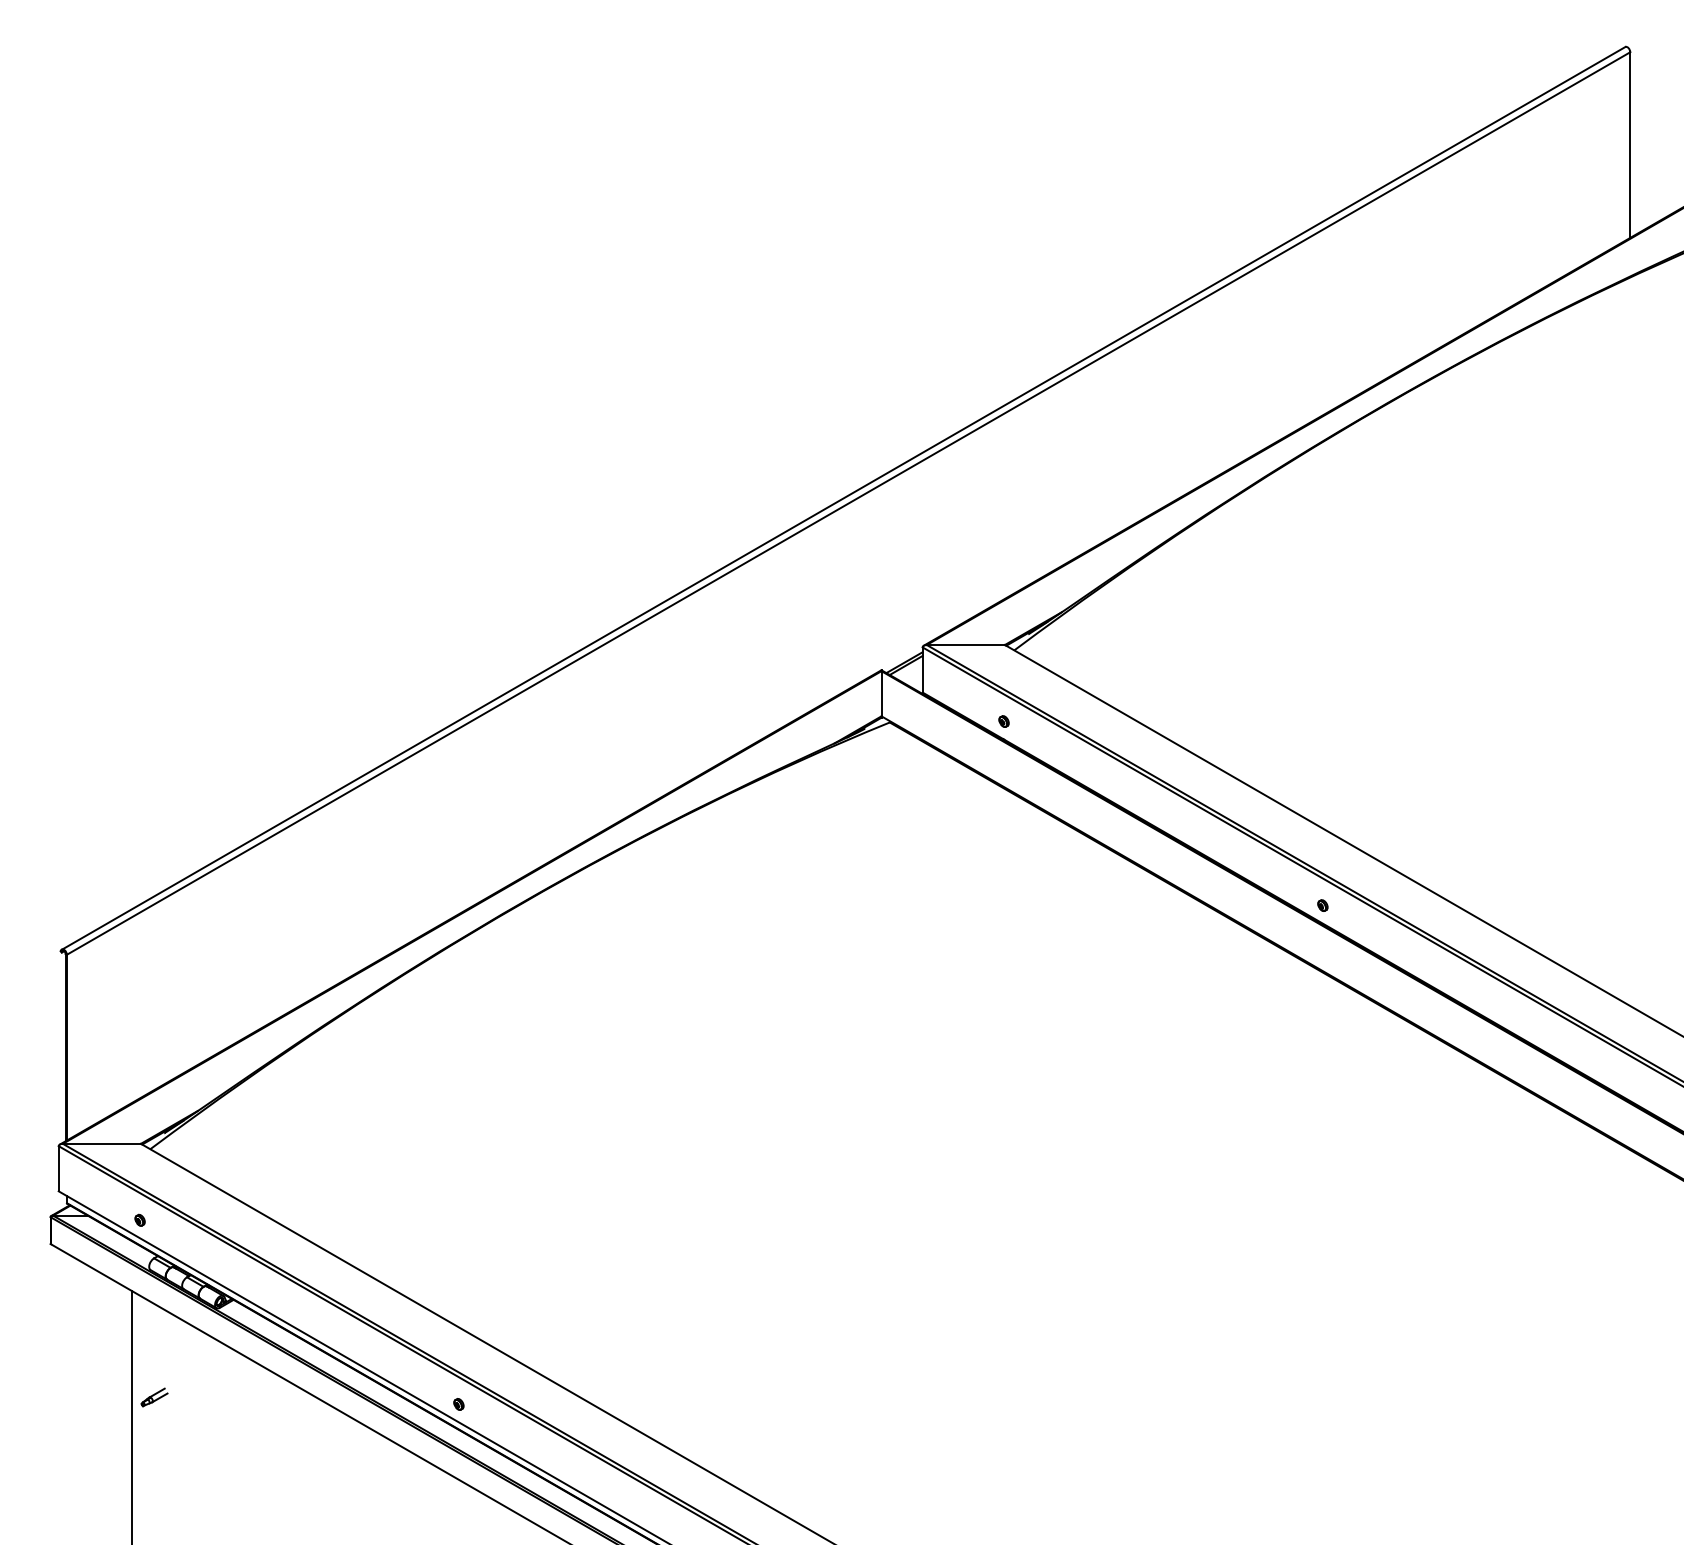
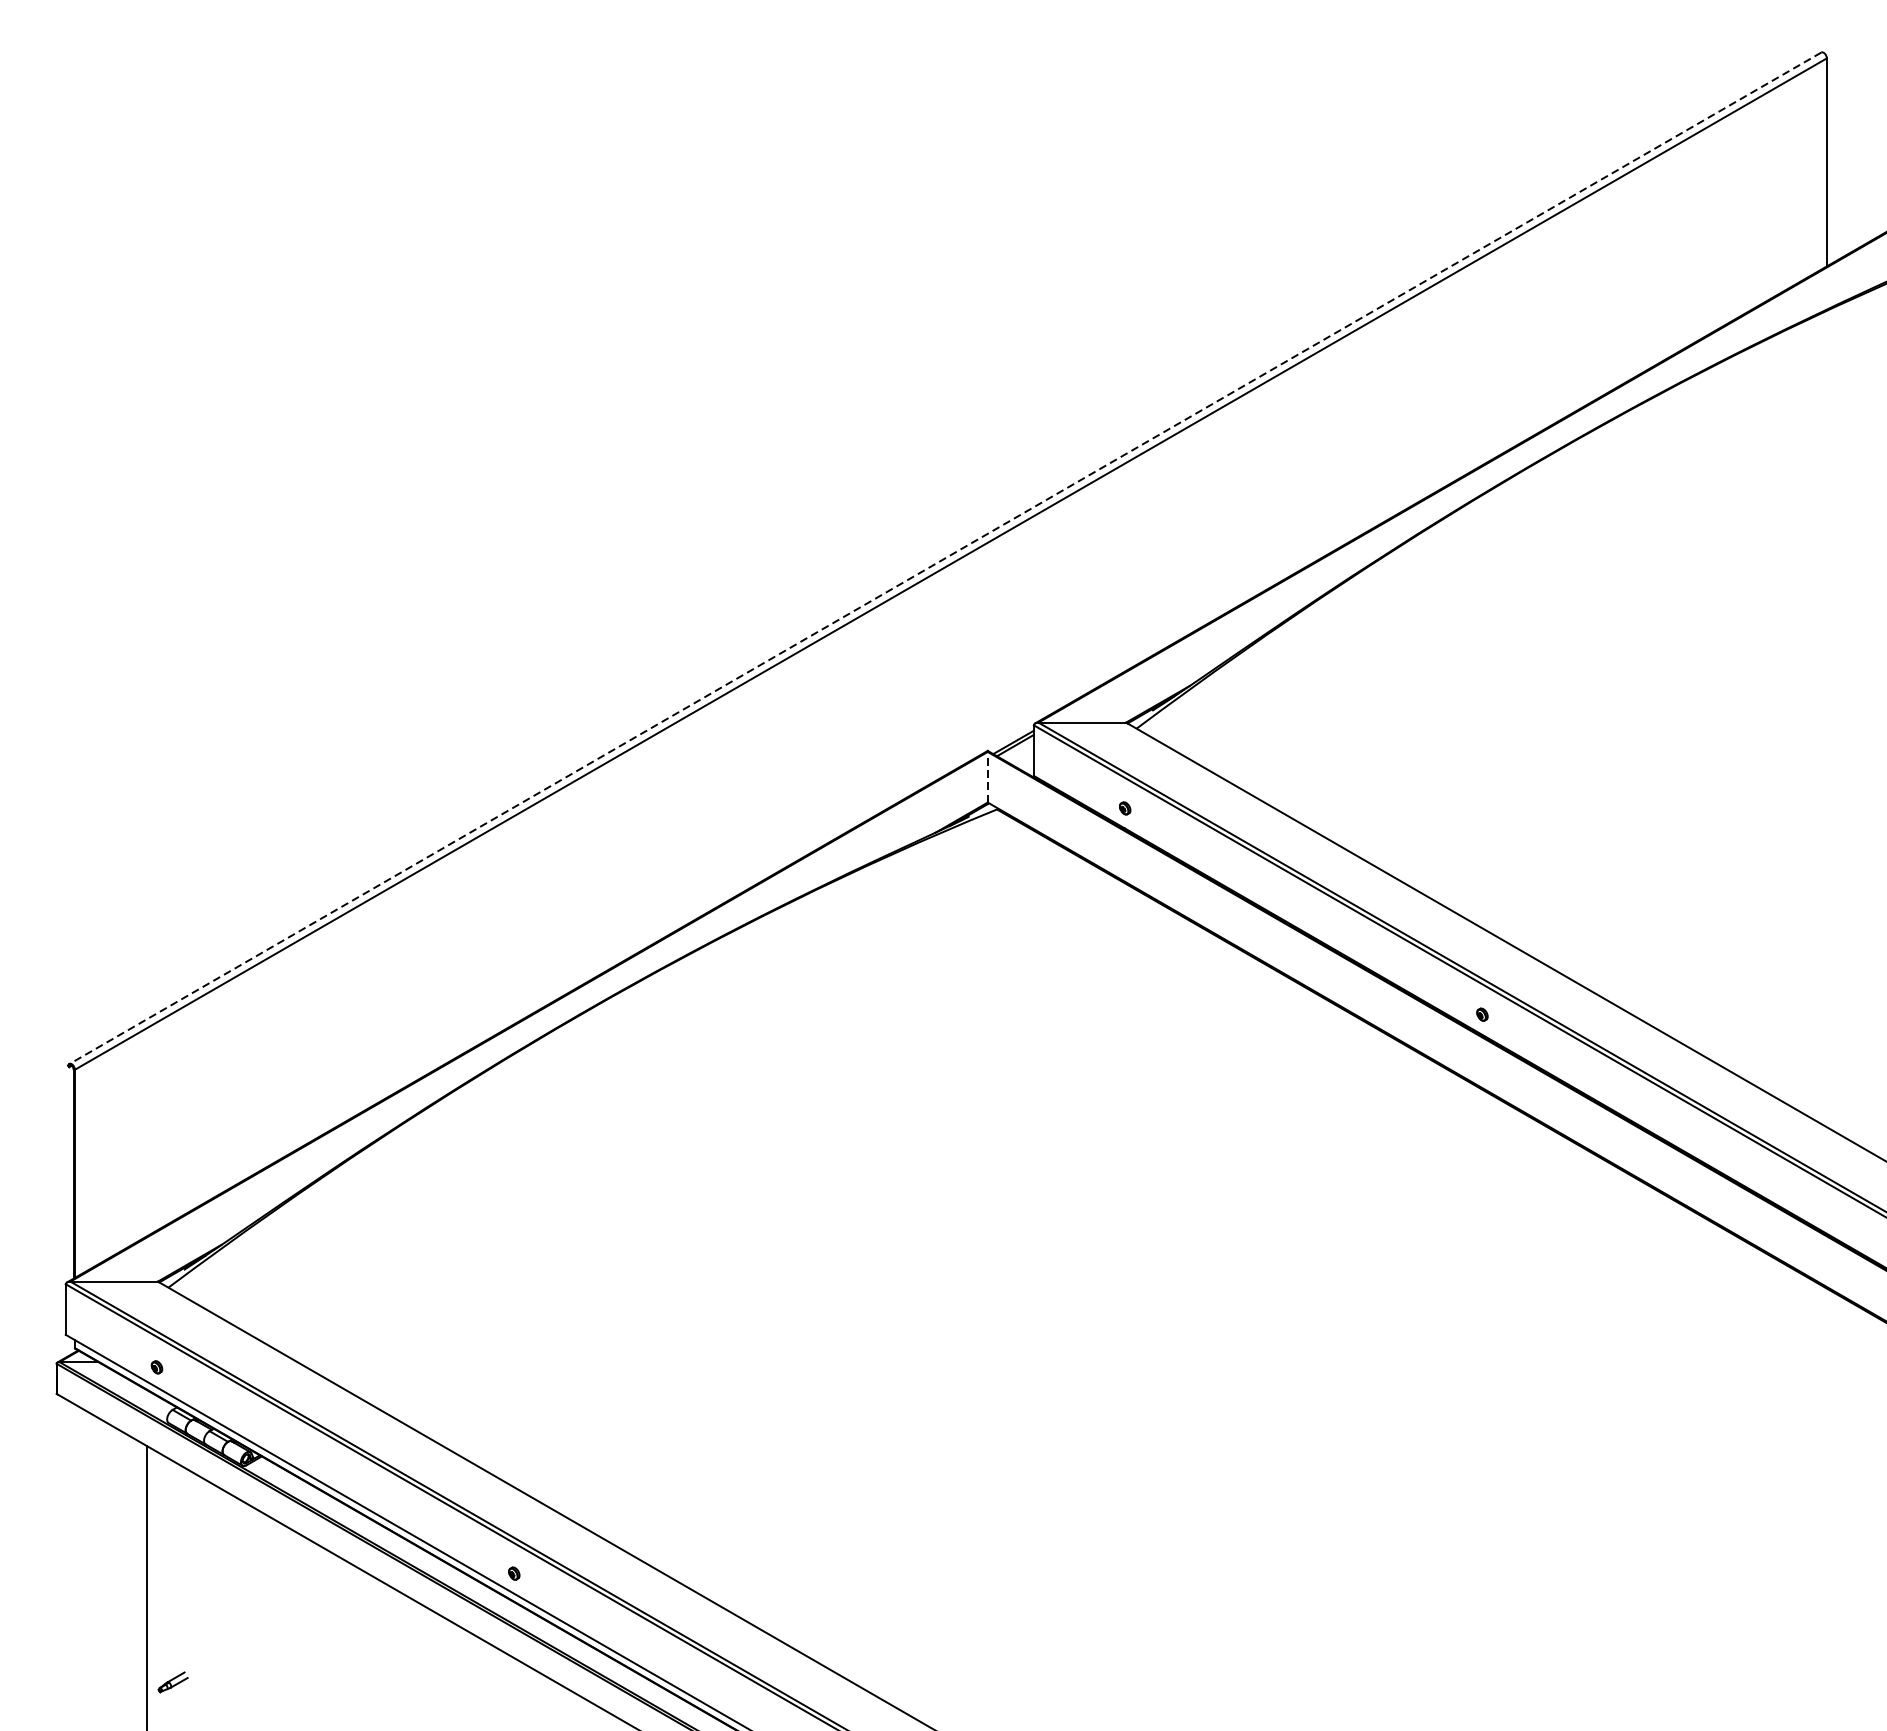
line: (843, 498) -> (945, 558), solid -> dashed
line: (881, 693) -> (987, 776), solid -> dashed
part: (154, 1397) -> (173, 1682), moved

